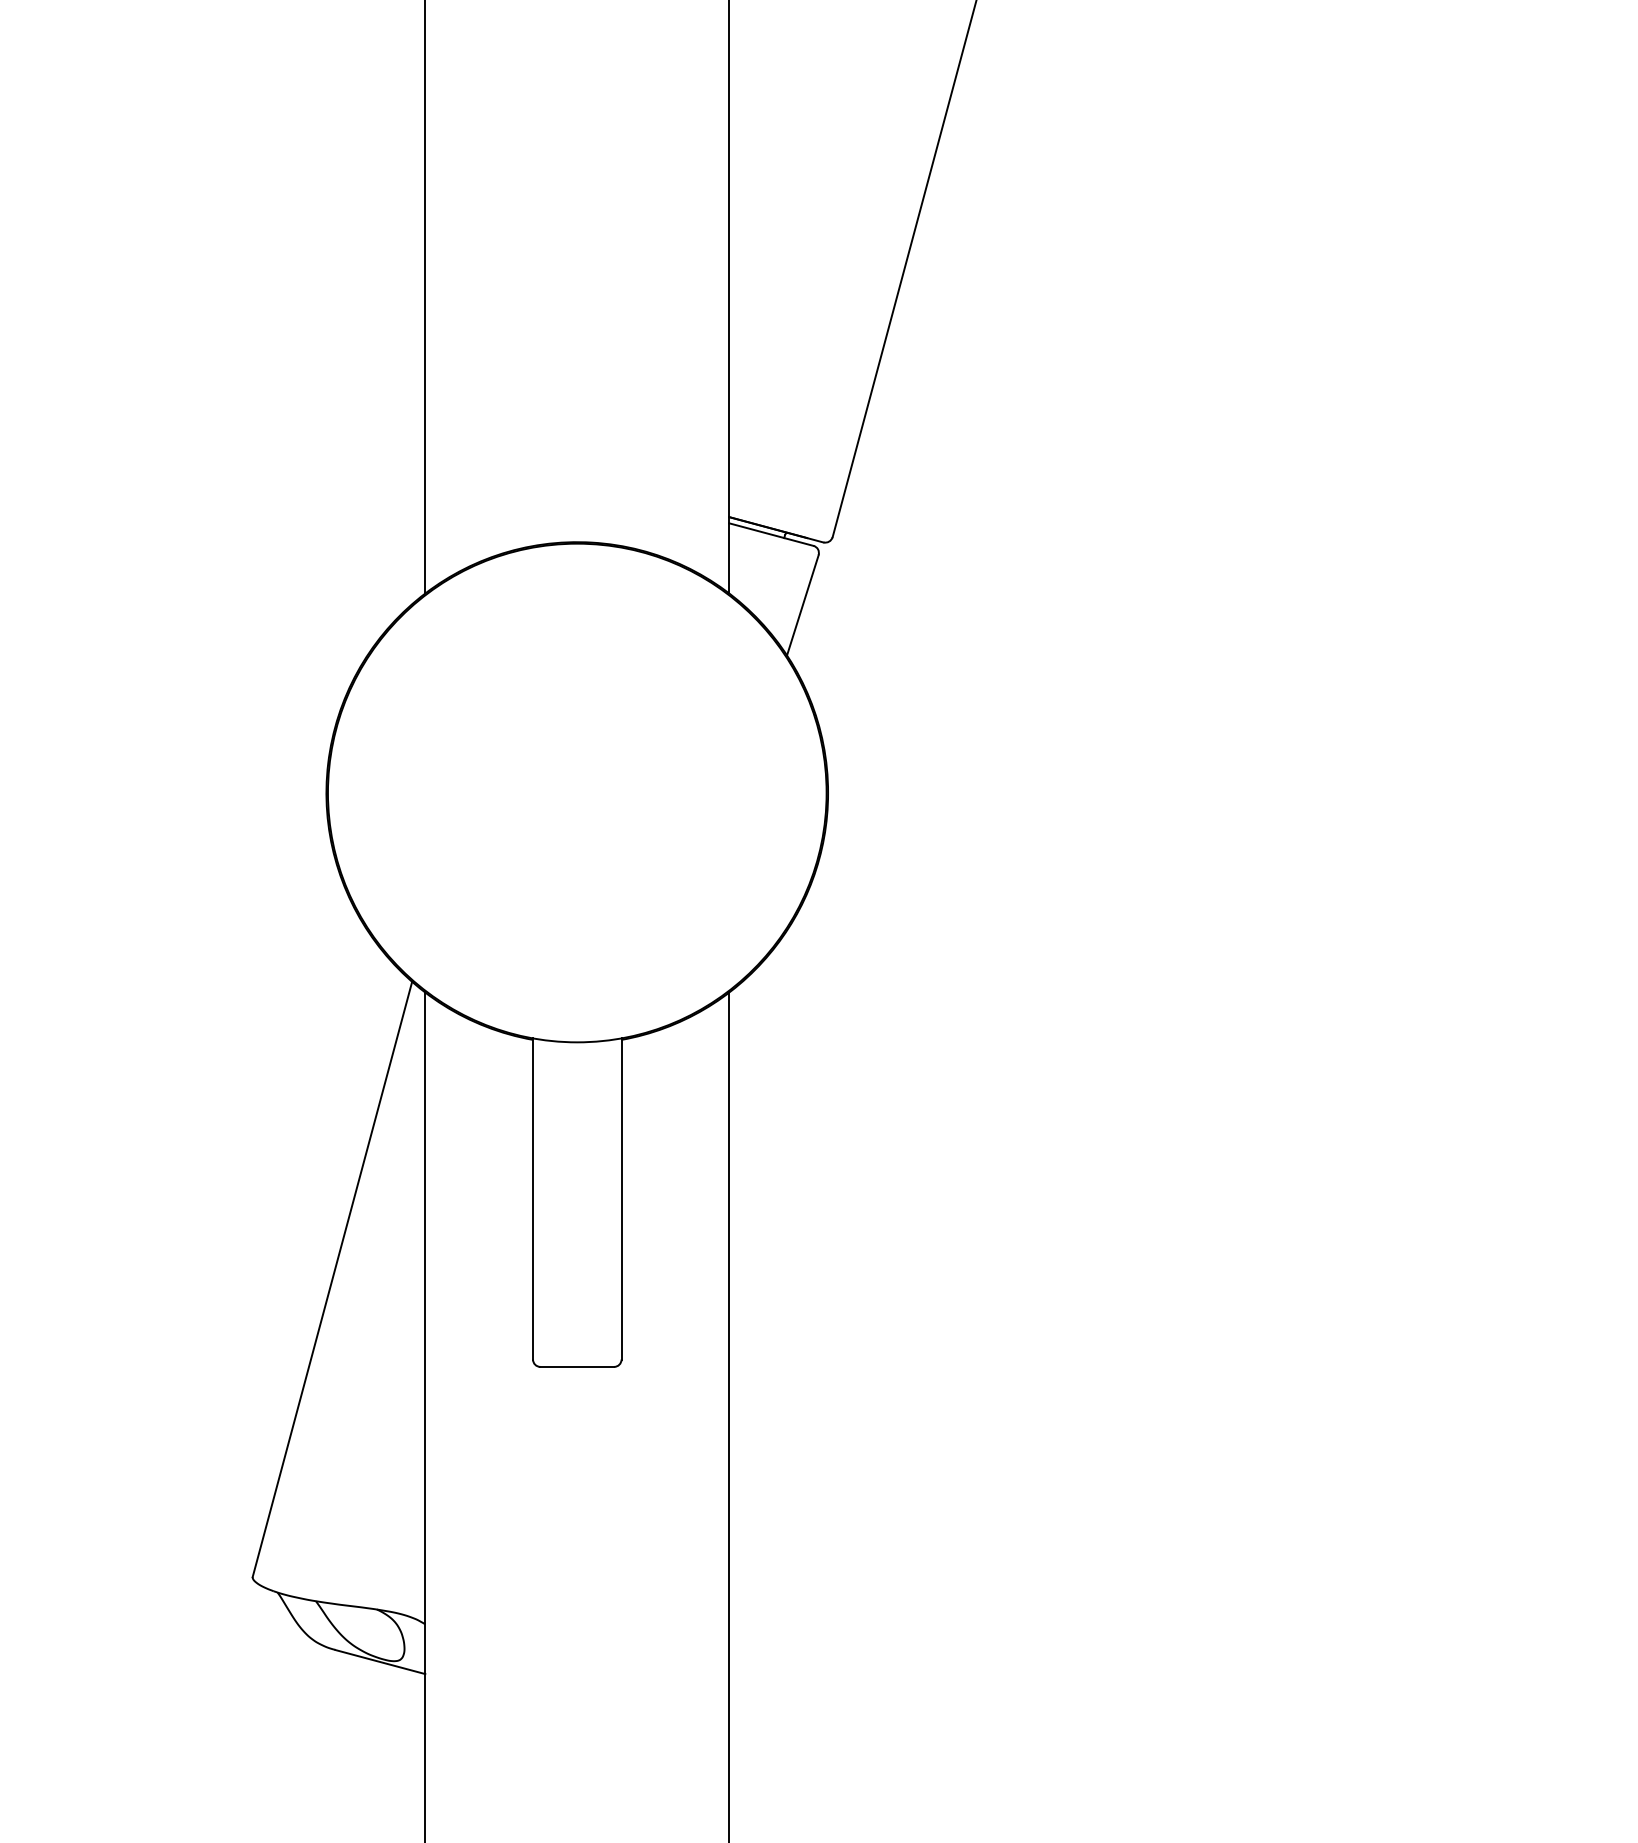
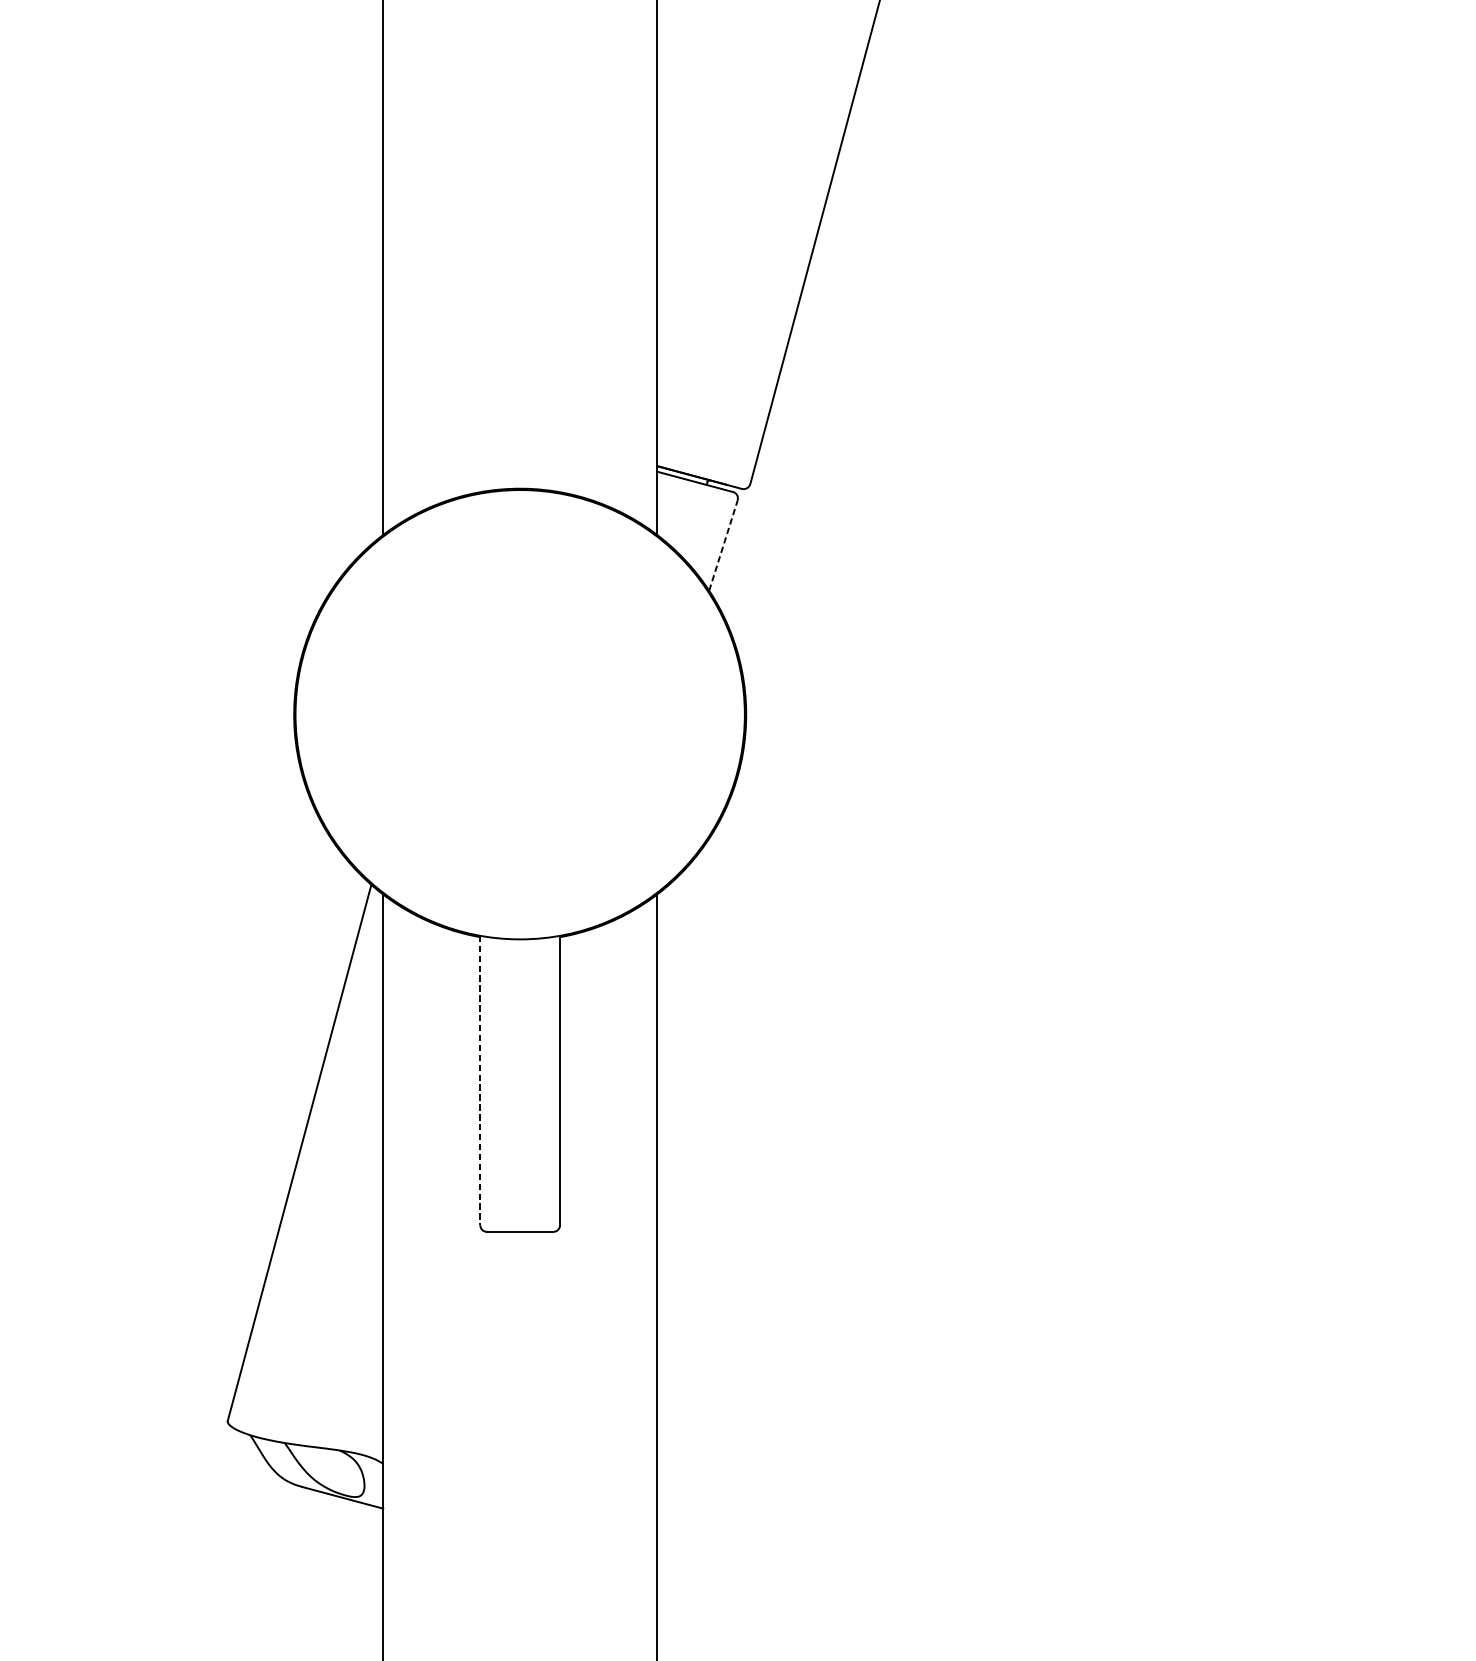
line: (802, 605) -> (723, 545), solid -> dashed
line: (533, 1198) -> (480, 1080), solid -> dashed

